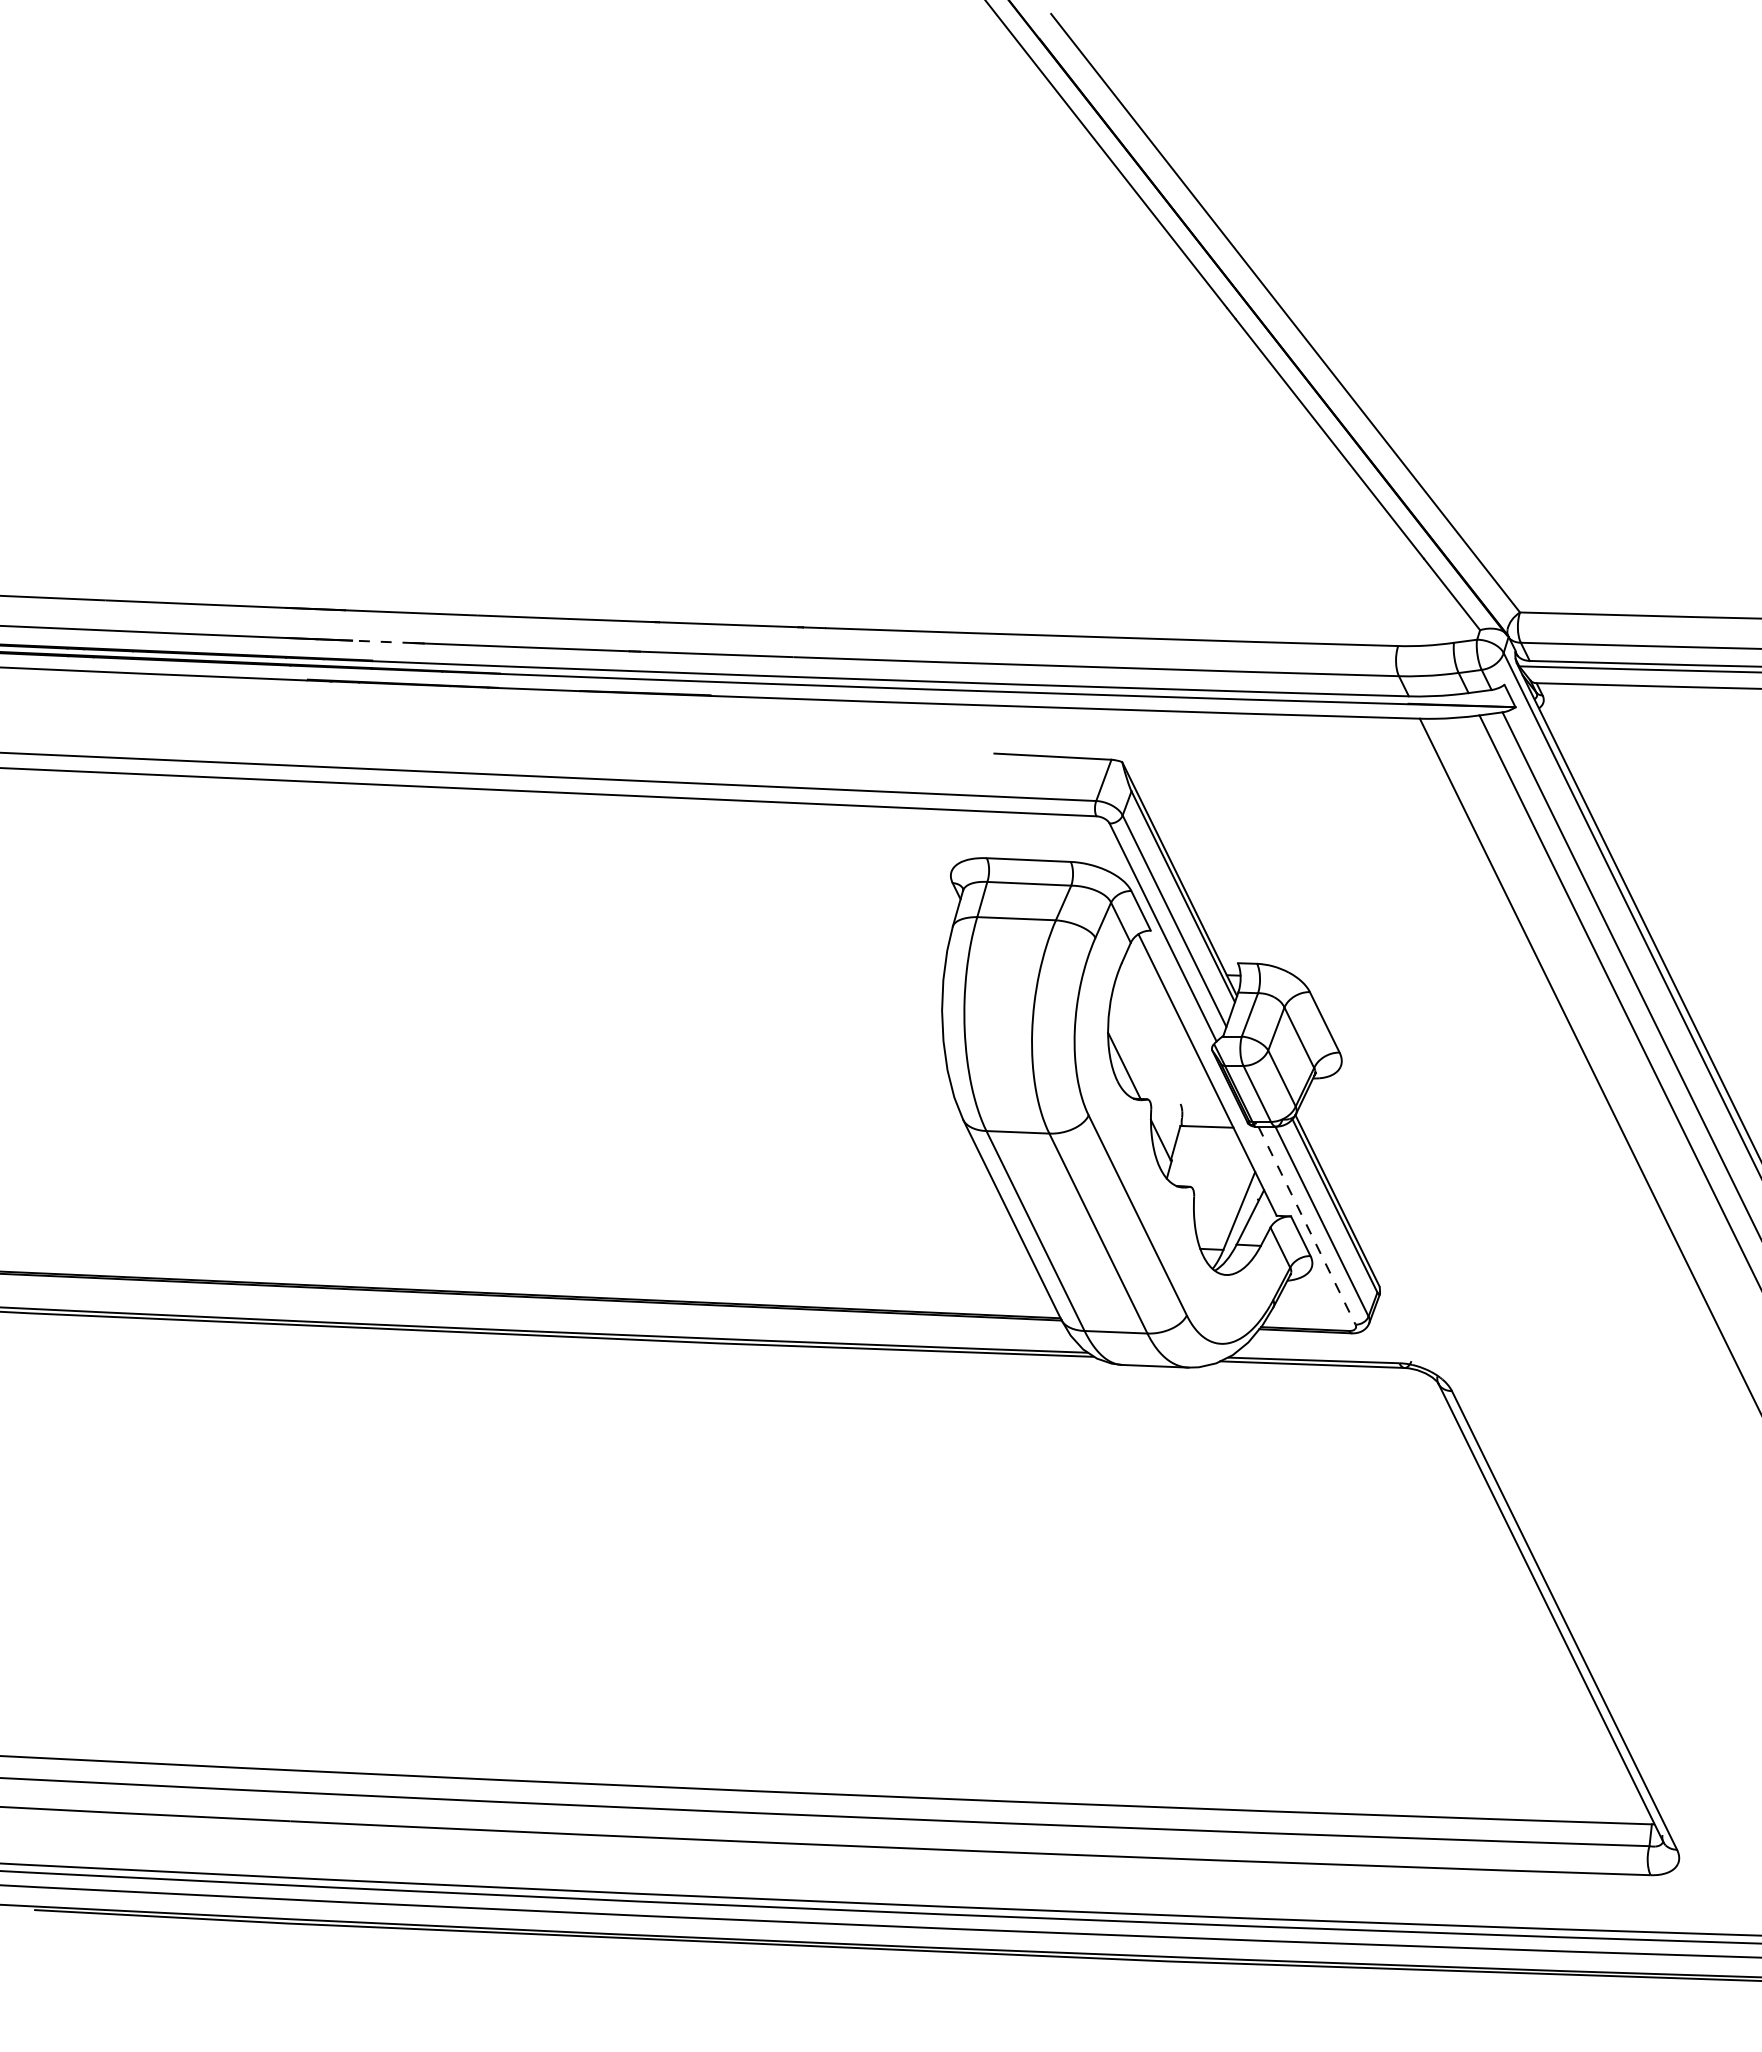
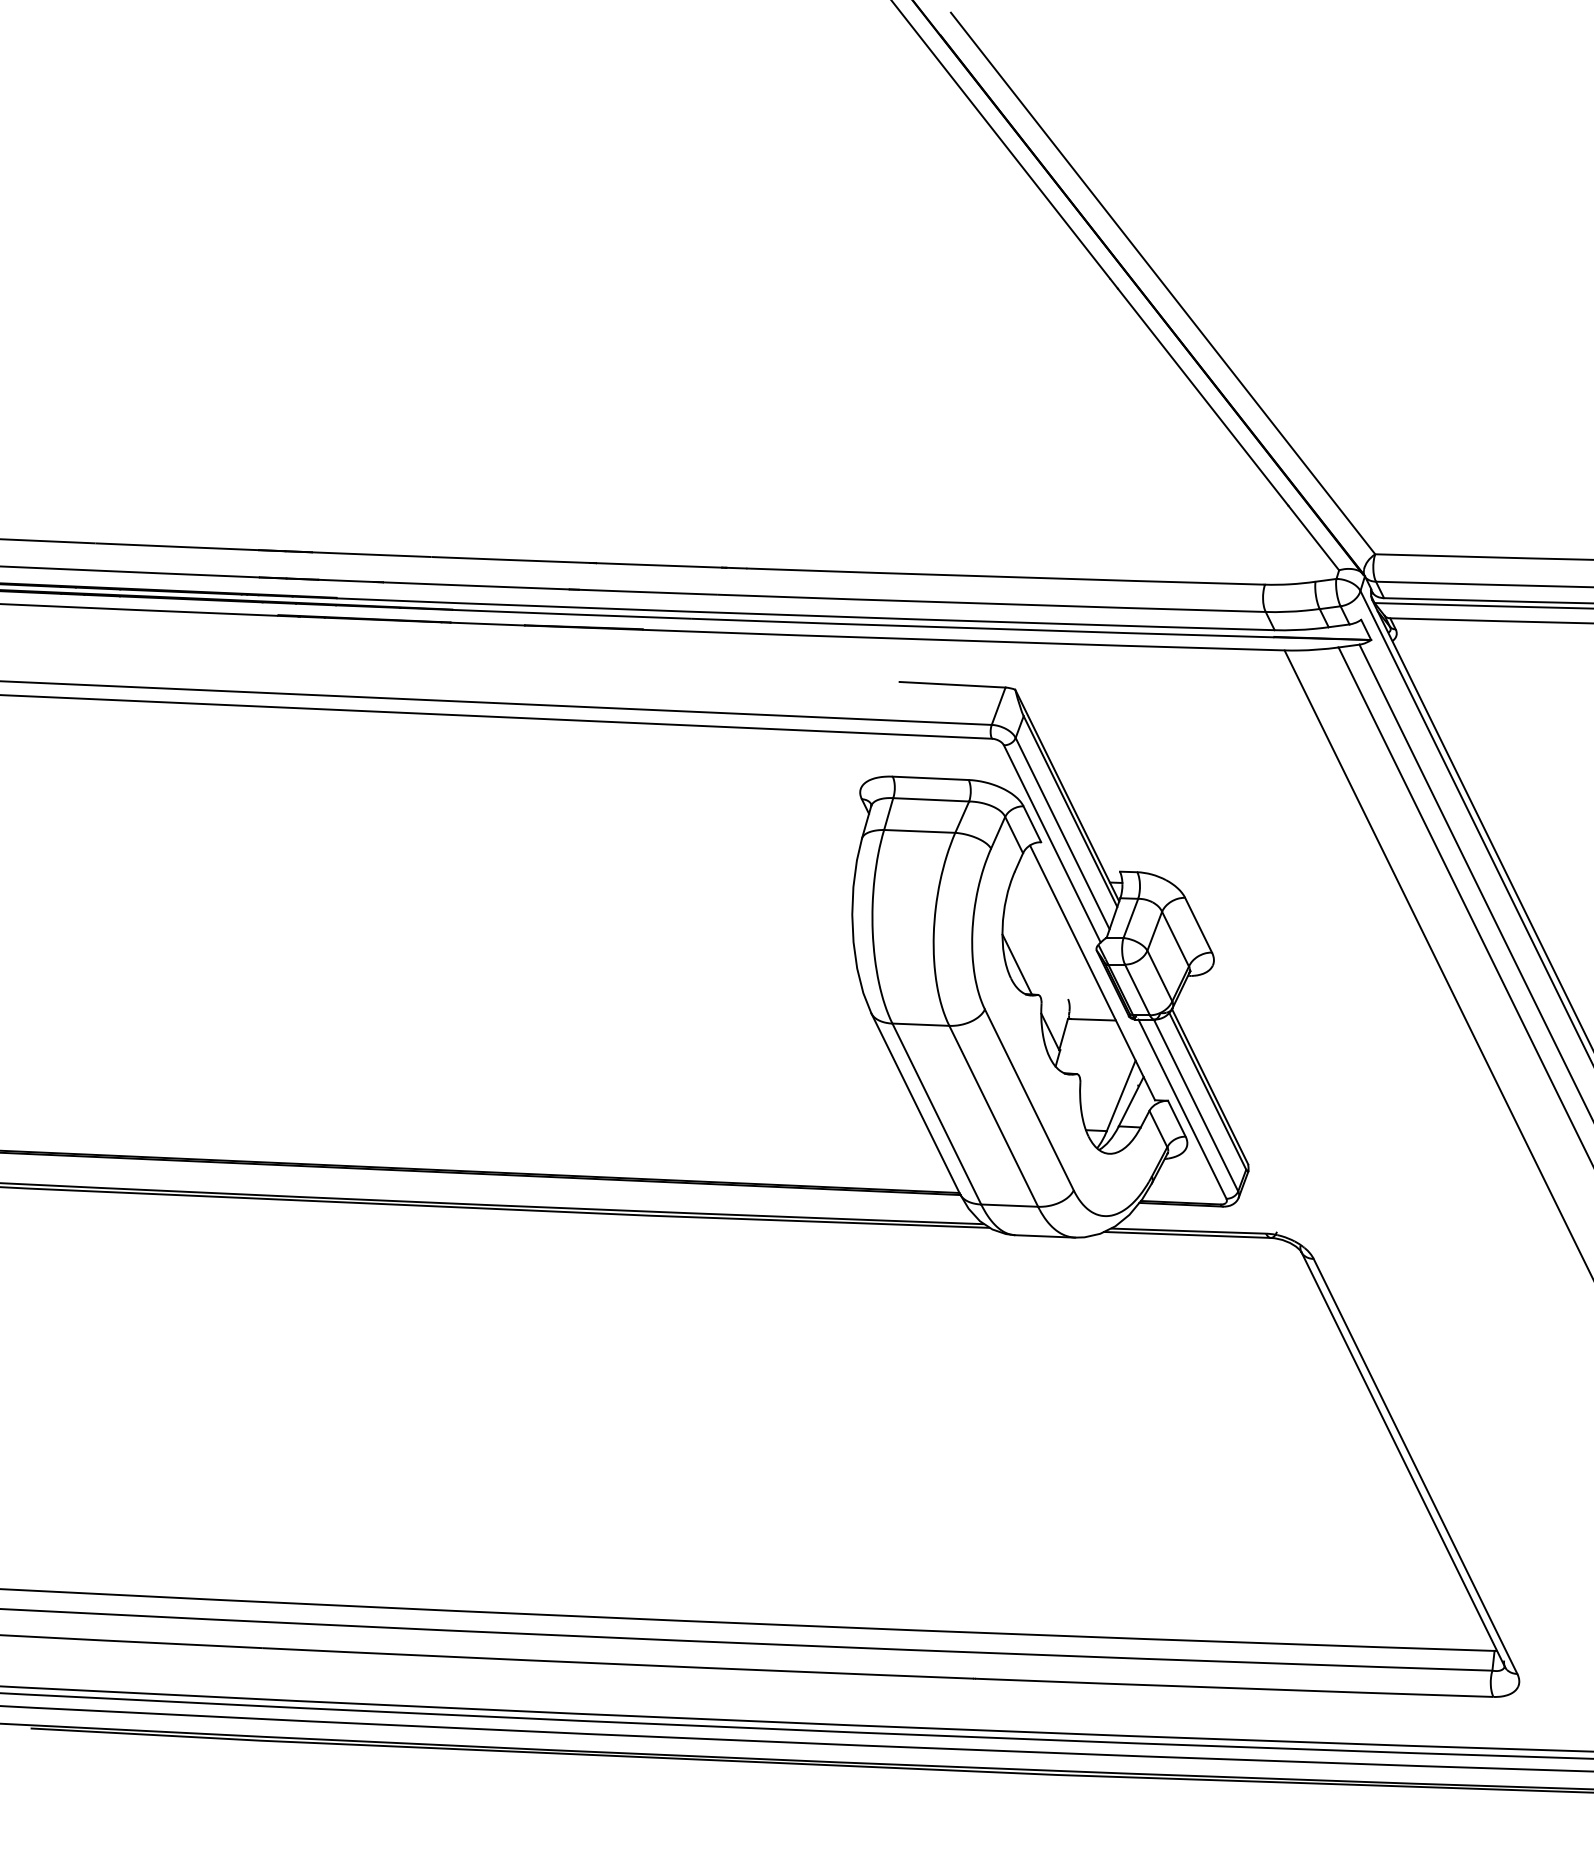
line: (382, 641) -> (345, 580), dashed -> solid
line: (1307, 1226) -> (1182, 1109), dashed -> solid

